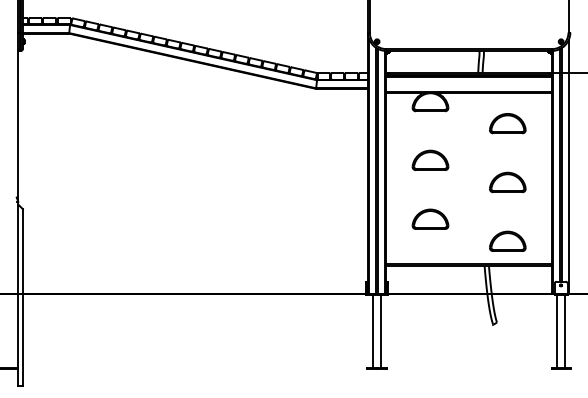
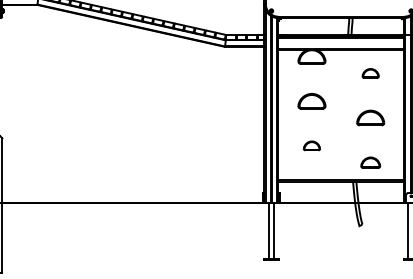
part: (507, 123) -> (370, 73), size x0.6
part: (430, 218) -> (311, 145), size x0.6
part: (507, 240) -> (370, 162), size x0.7

